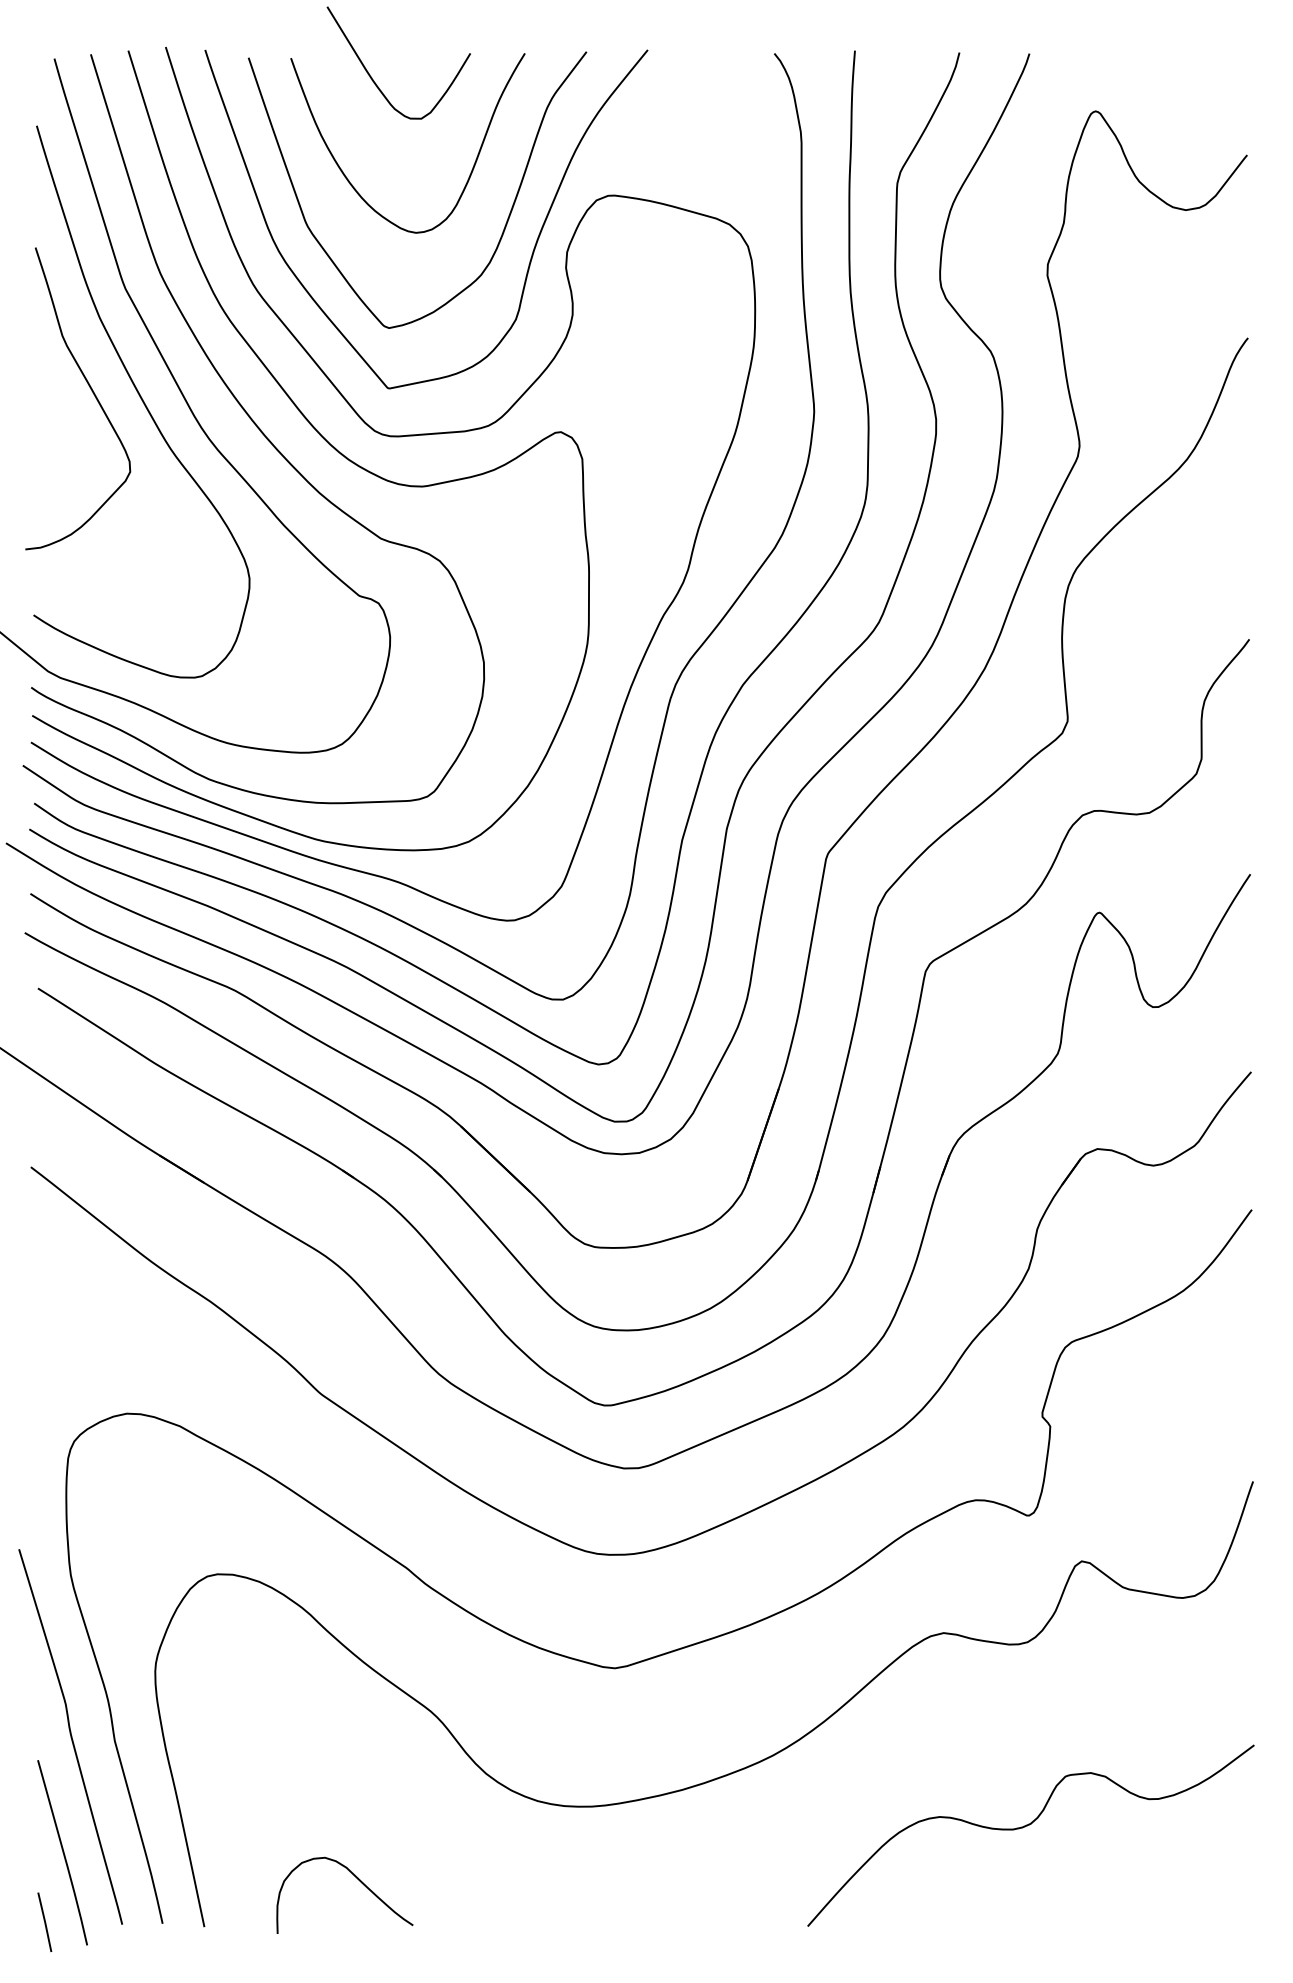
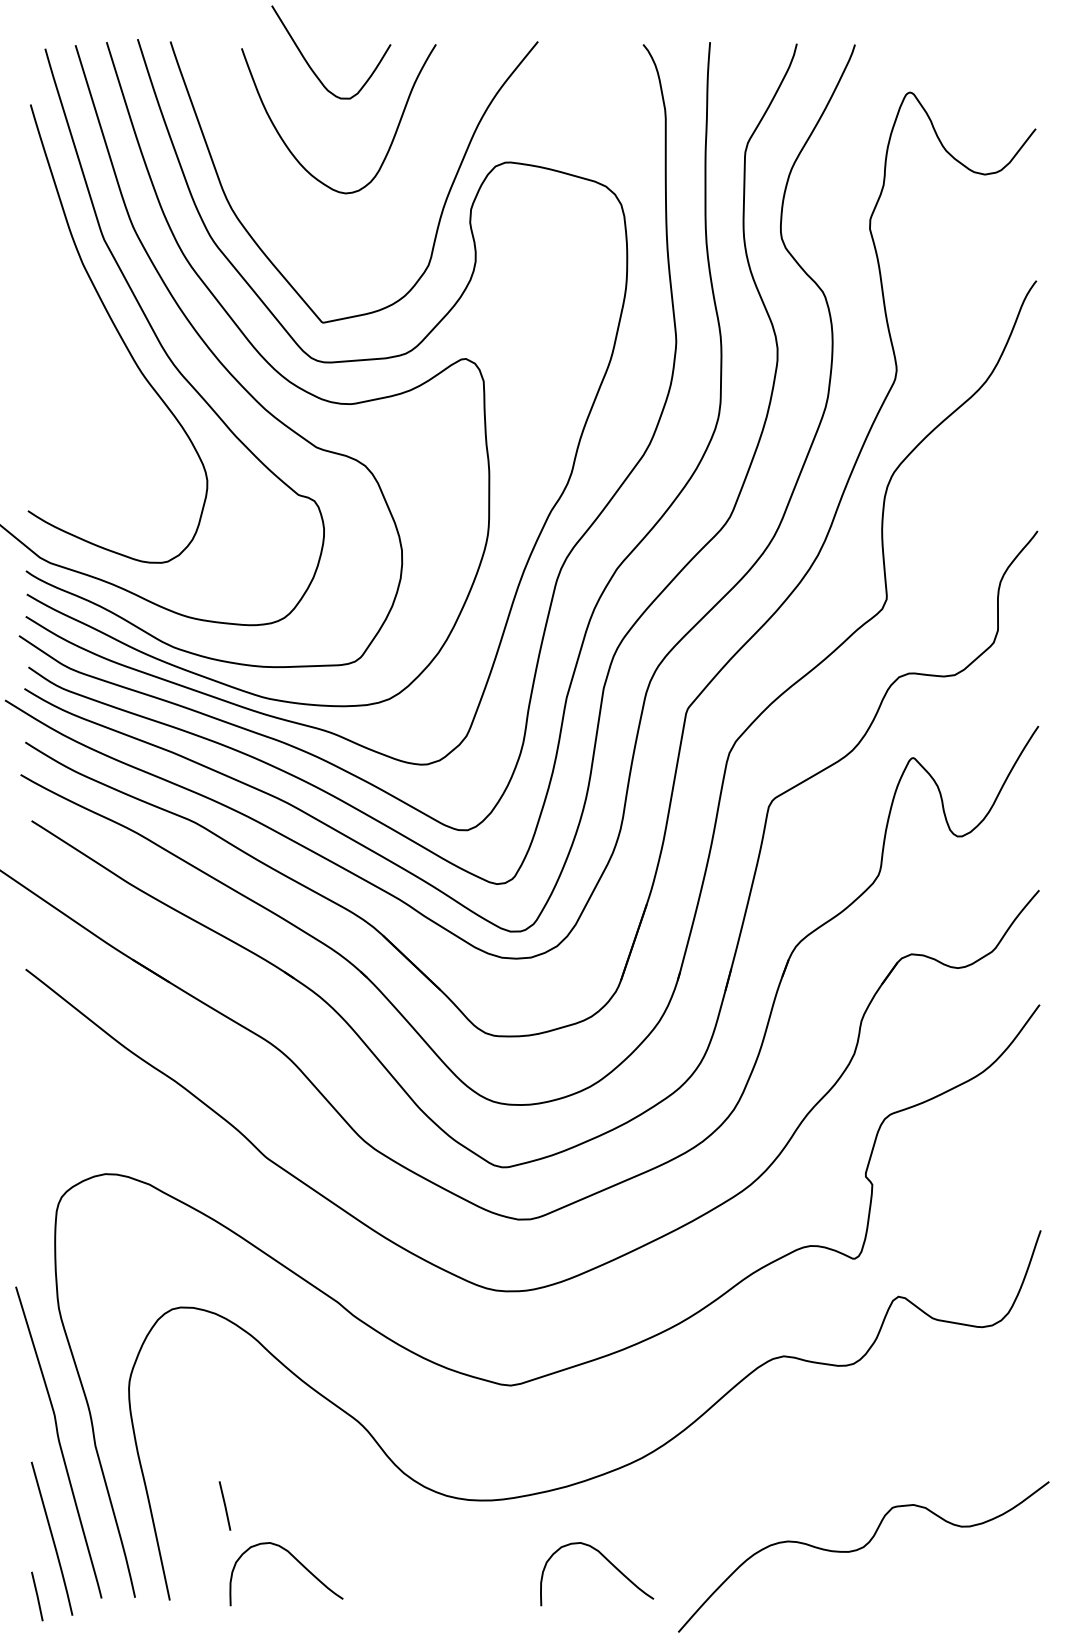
curve: (506, 220) -> (420, 183), removed
curve: (91, 391) -> (76, 325), removed
line: (270, 1813) -> (224, 1506), added
curve: (1025, 1827) -> (859, 1550), moved
curve: (732, 1880) -> (608, 1561), added

